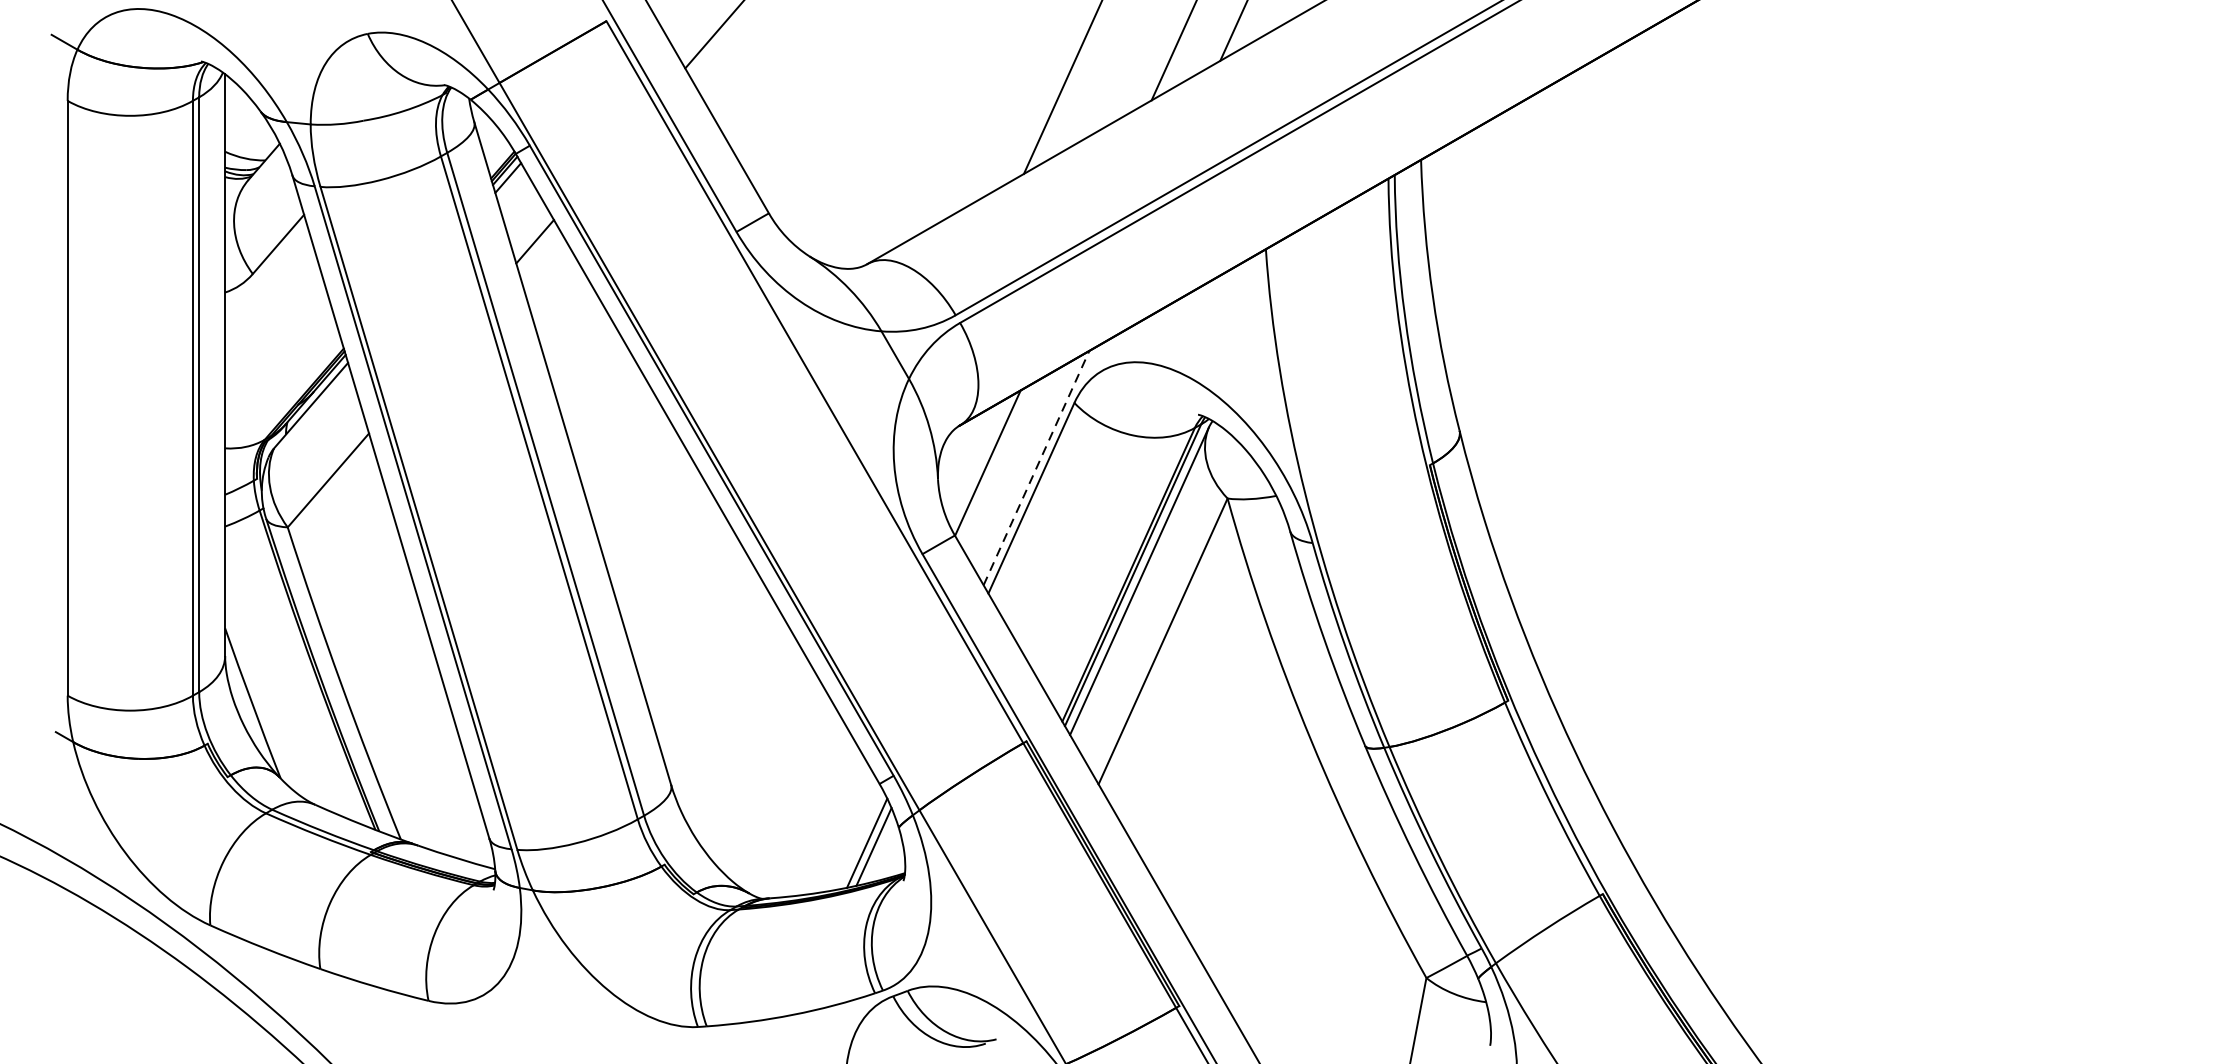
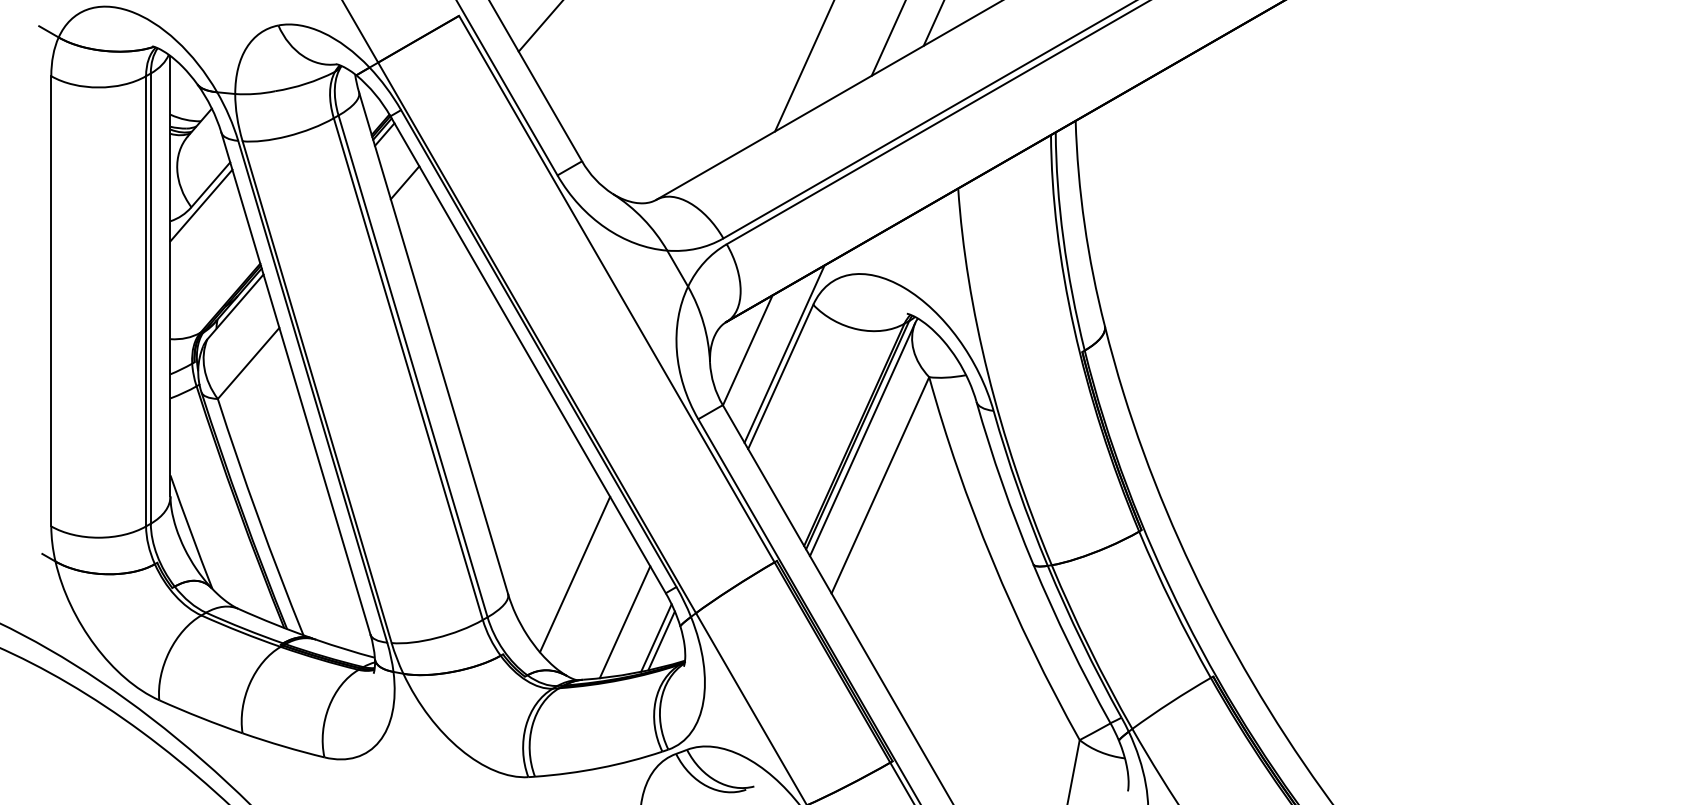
line: (266, 271) -> (201, 205), added
line: (1036, 467) -> (784, 353), dashed -> solid
line: (758, 759) -> (574, 574), added
line: (824, 822) -> (624, 622), added

